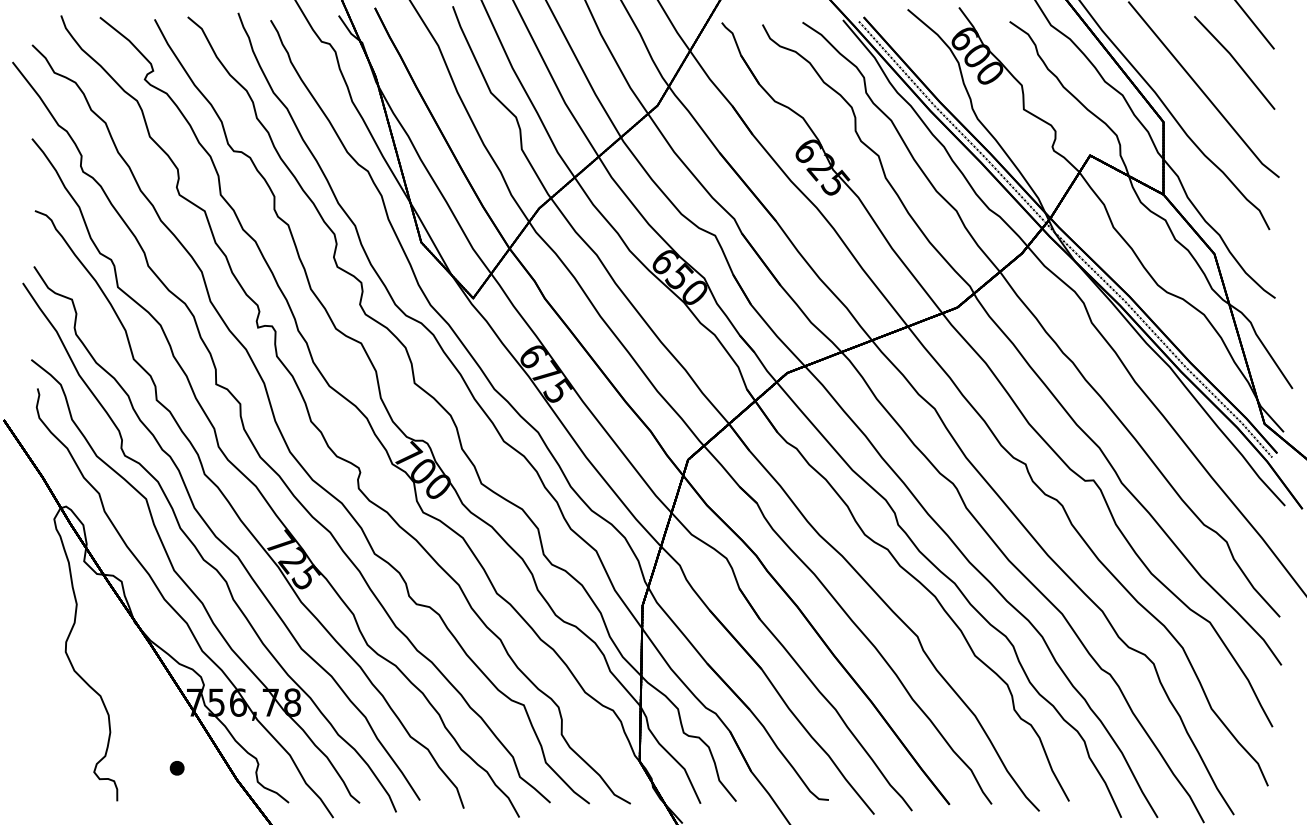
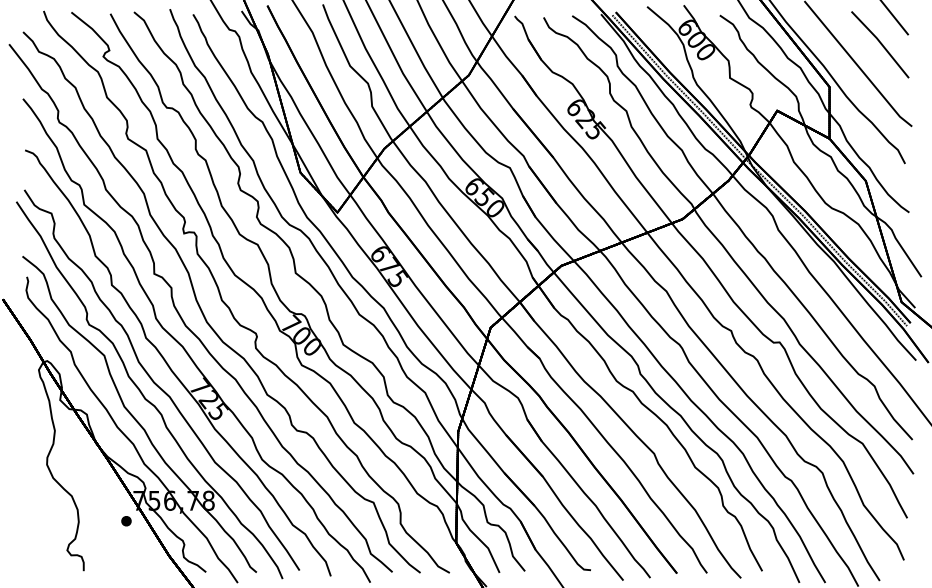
part: (176, 768) -> (125, 521), moved

